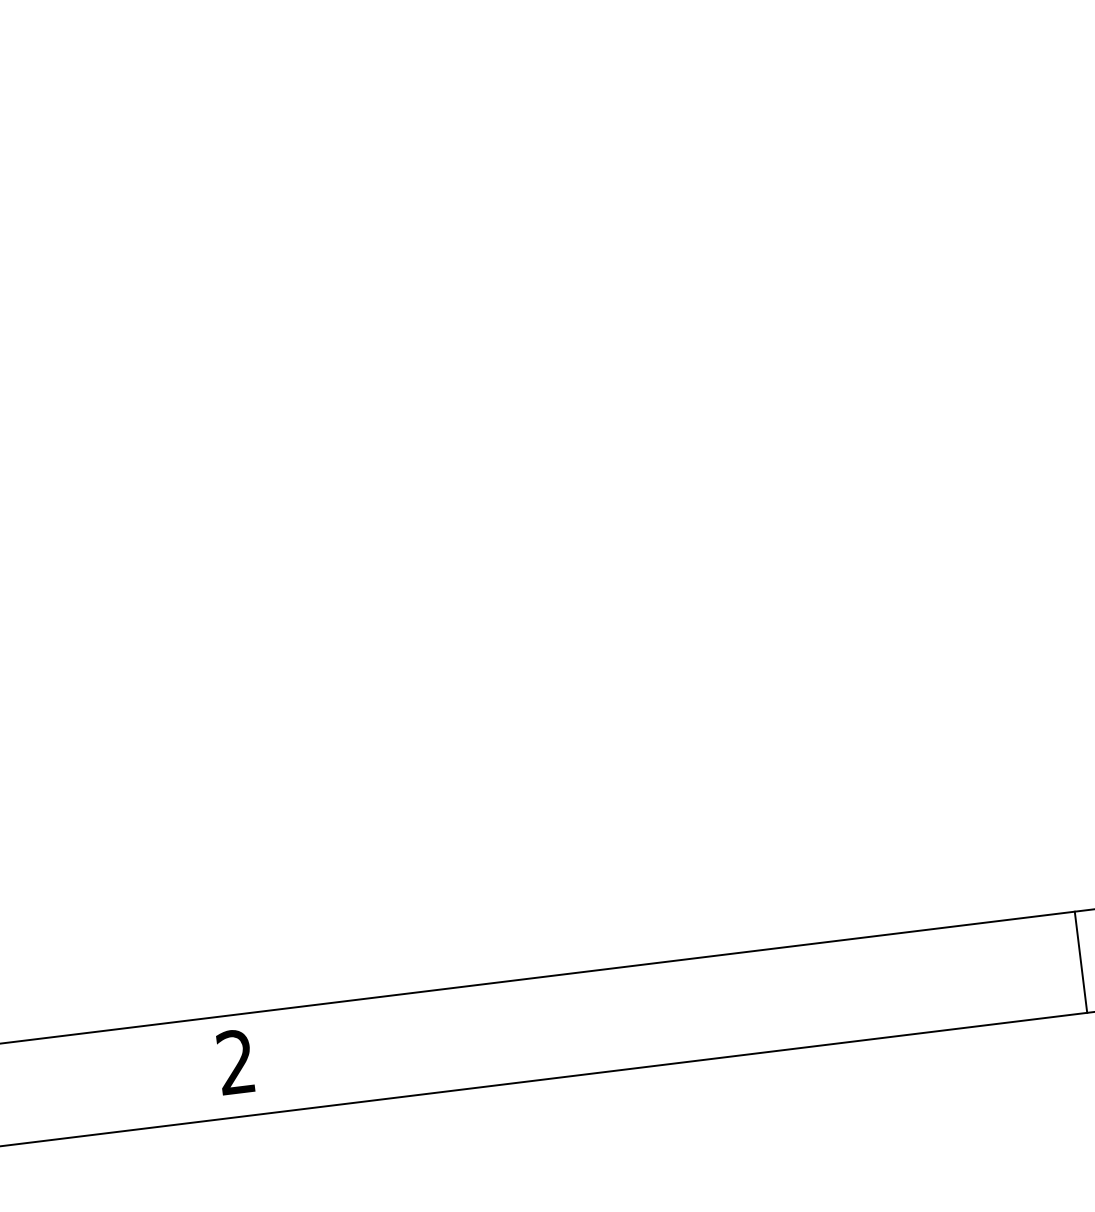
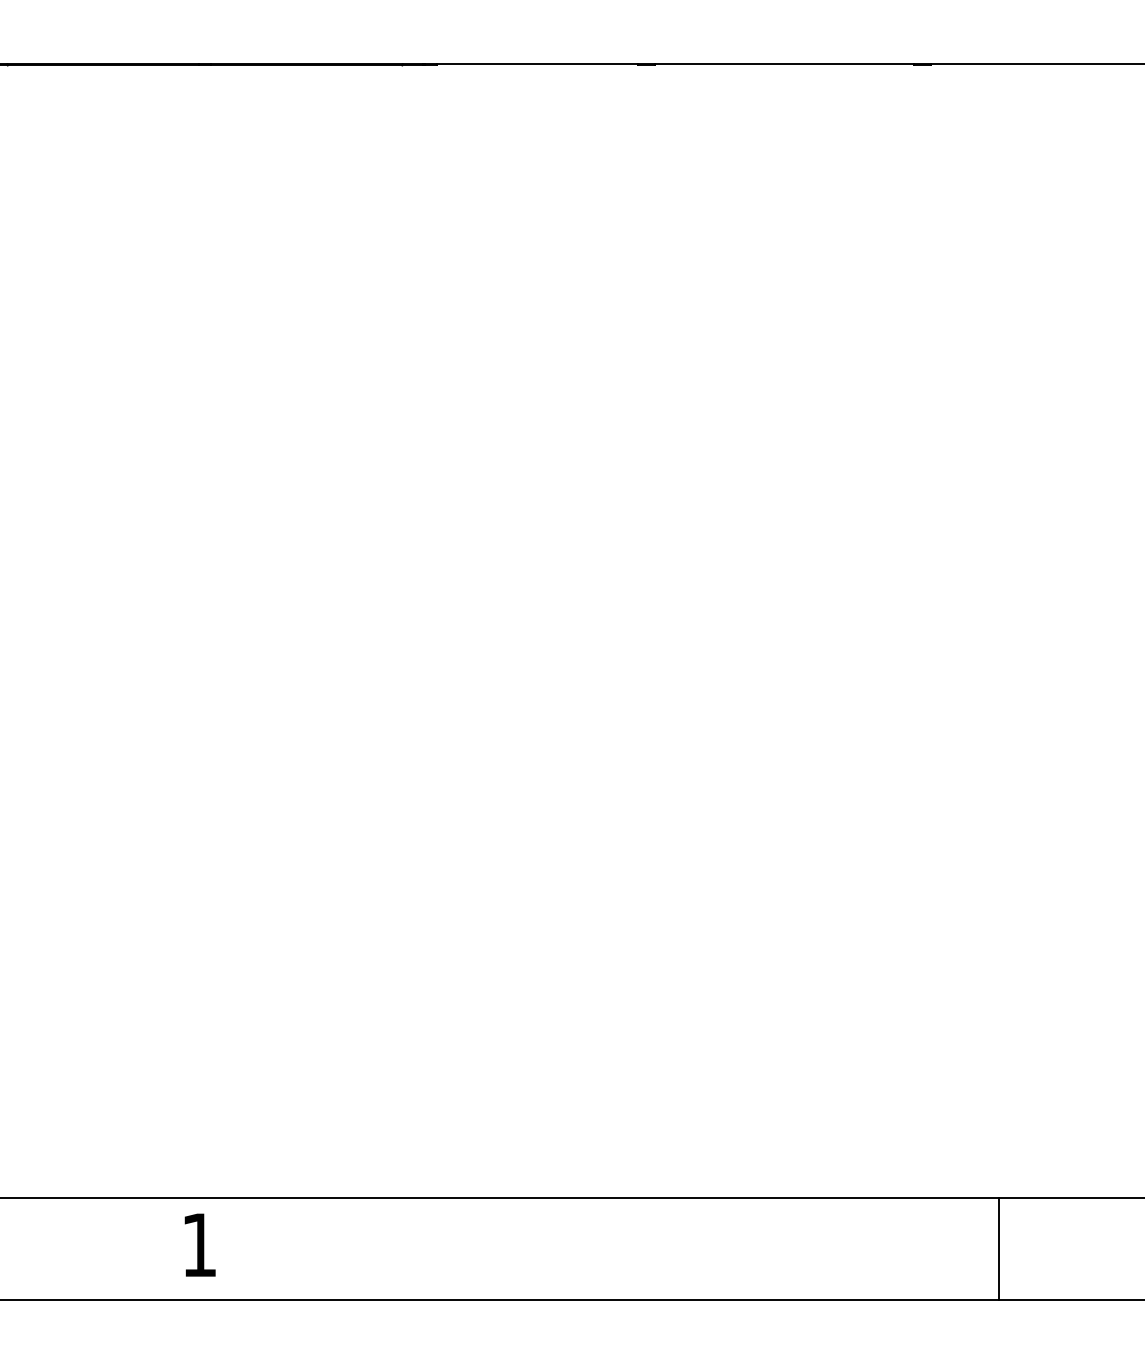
line: (1081, 961) -> (999, 1248), moved
text: (235, 1061) -> (198, 1244), 2 -> 1

